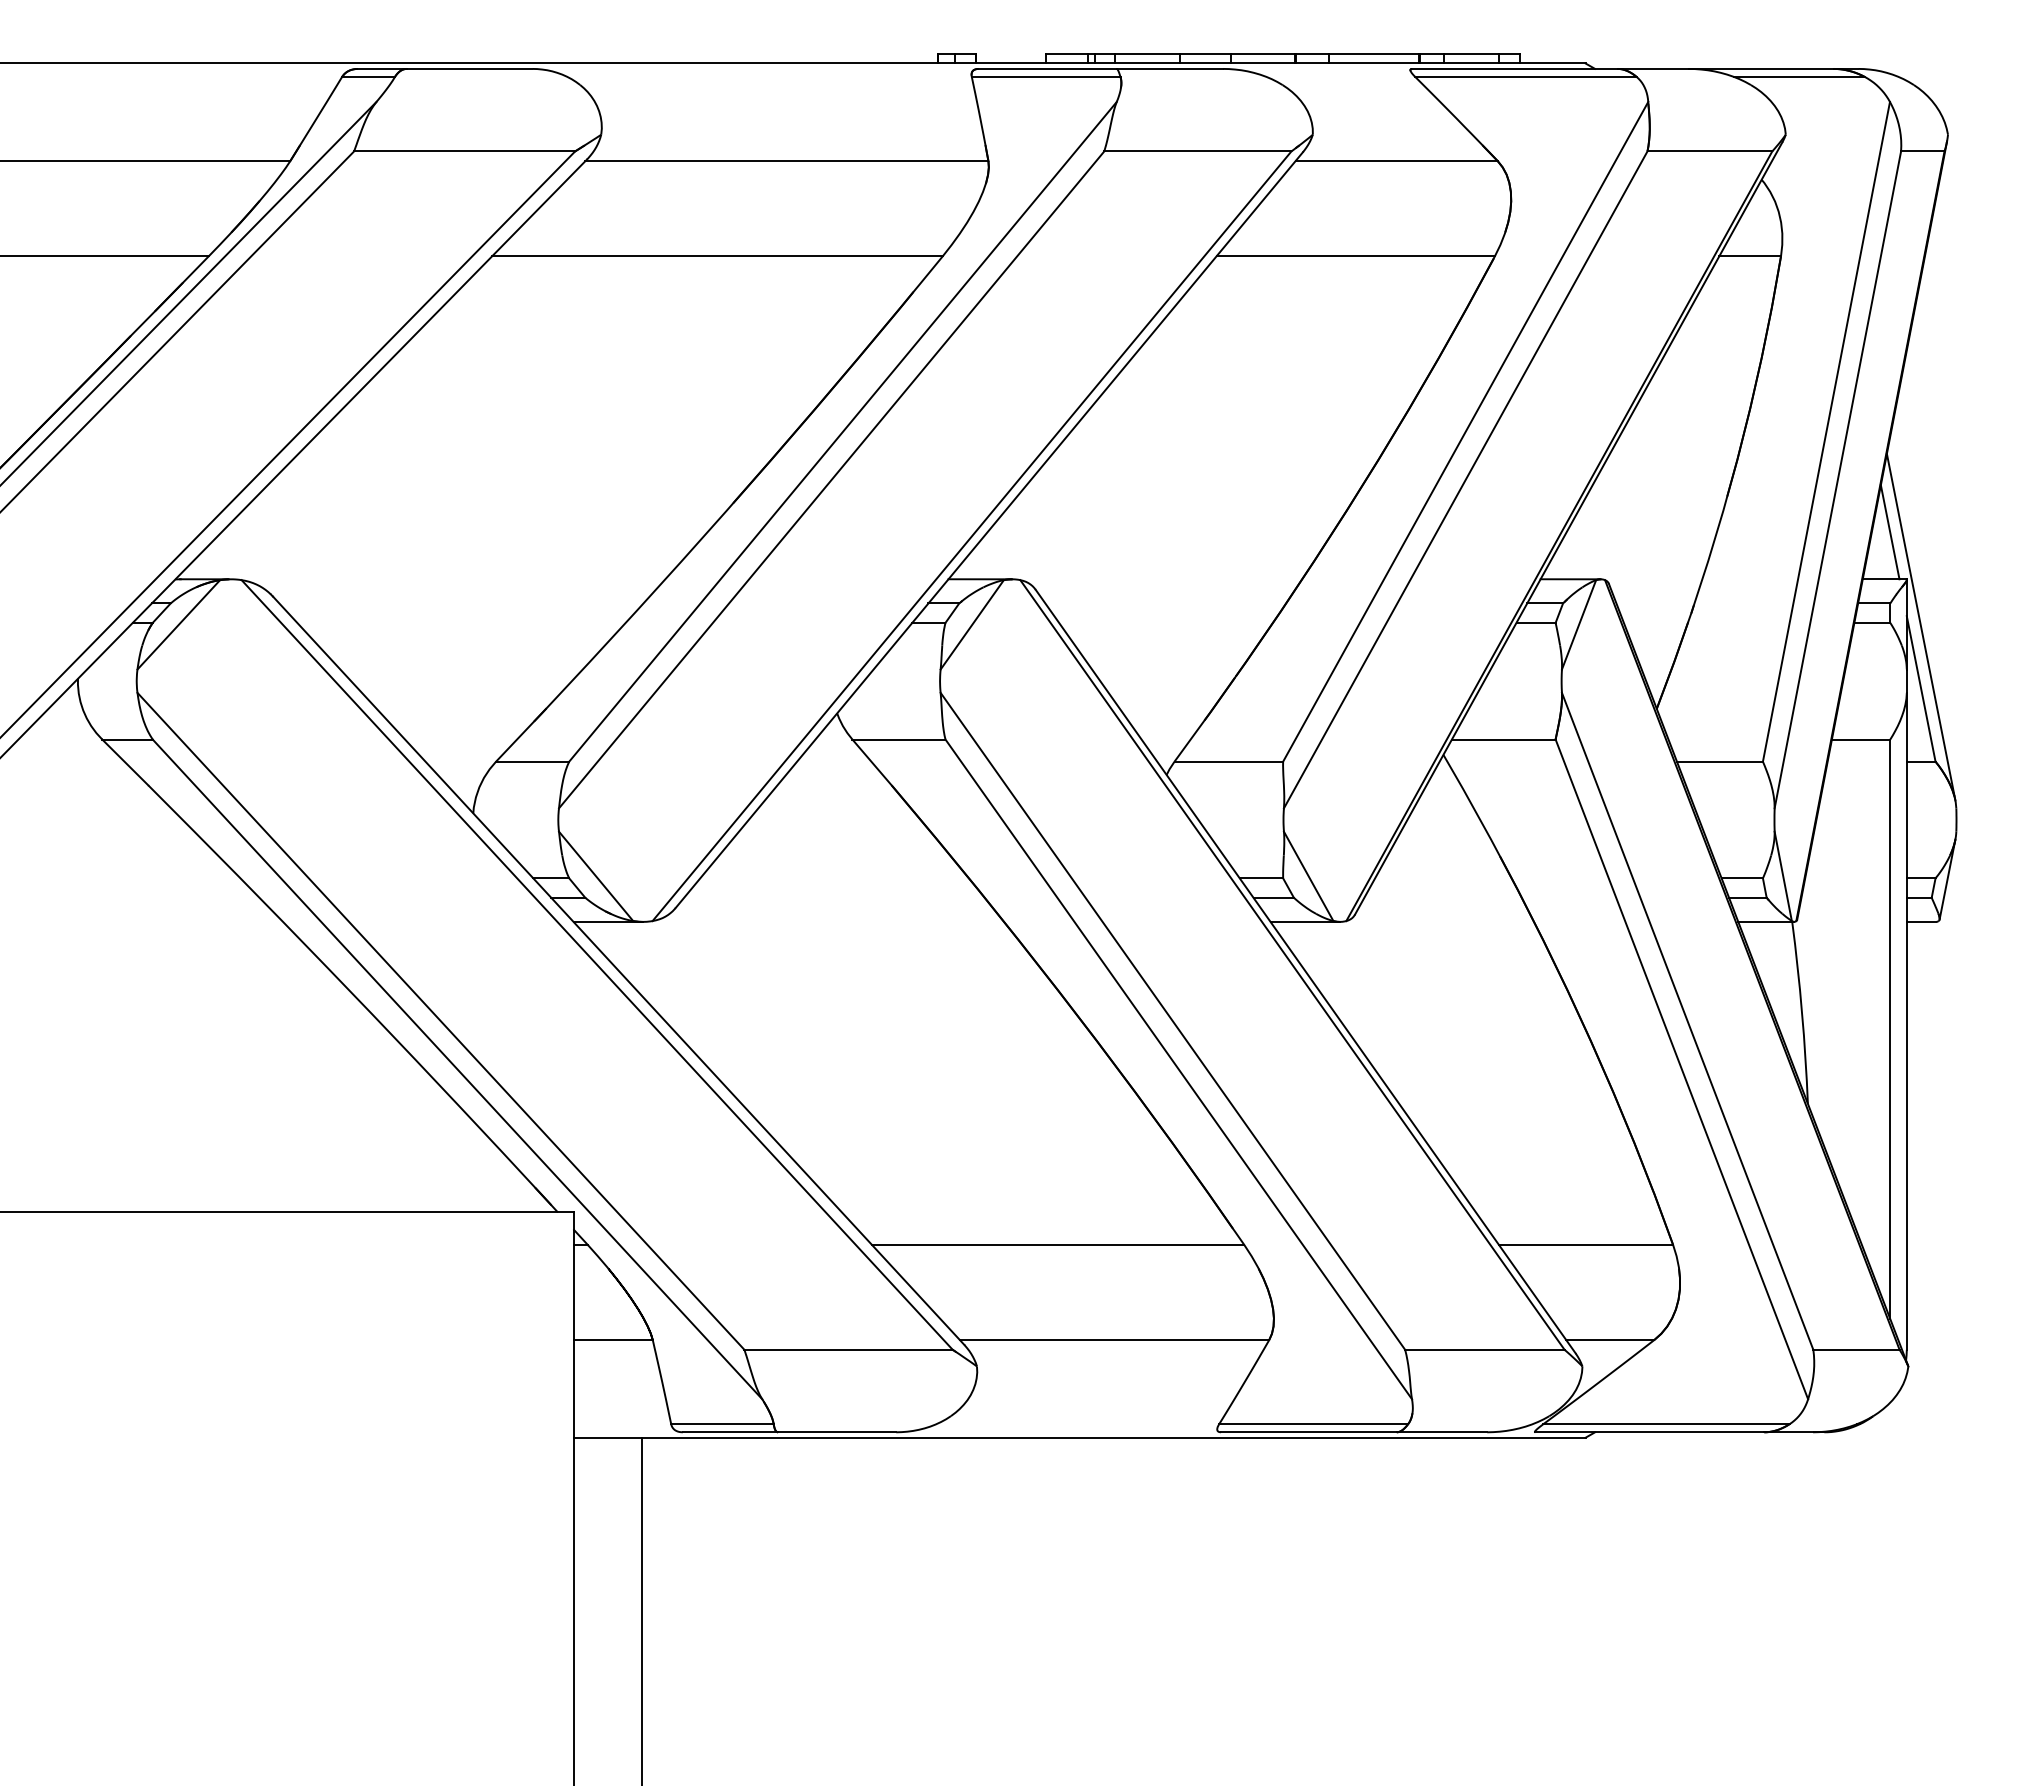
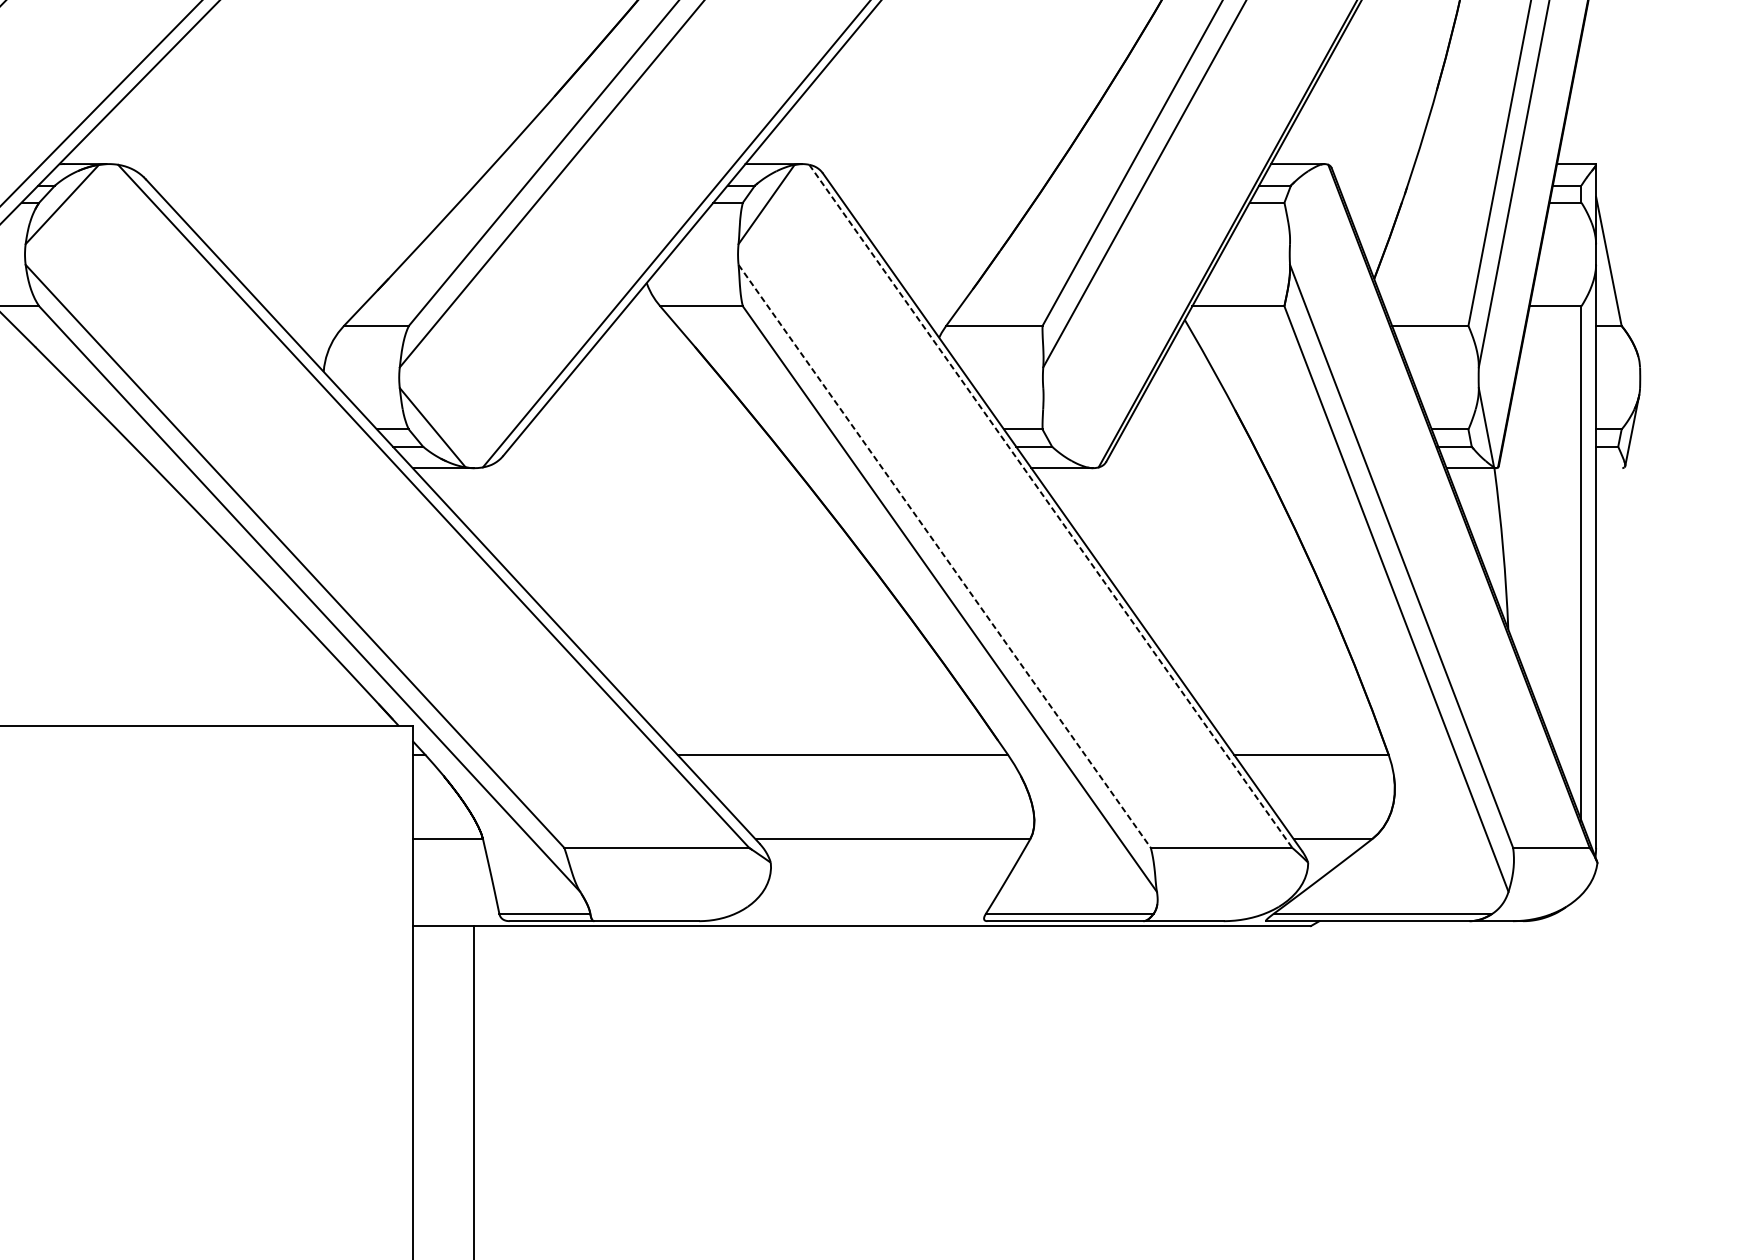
line: (1889, 532) -> (1580, 122), removed
line: (1578, 624) -> (1304, 204), removed
line: (1920, 626) -> (1608, 205), removed
line: (1308, 876) -> (1065, 427), removed
line: (1921, 921) -> (1609, 467), removed
line: (1292, 965) -> (1050, 506), solid -> dashed
line: (1173, 1021) -> (945, 556), solid -> dashed

